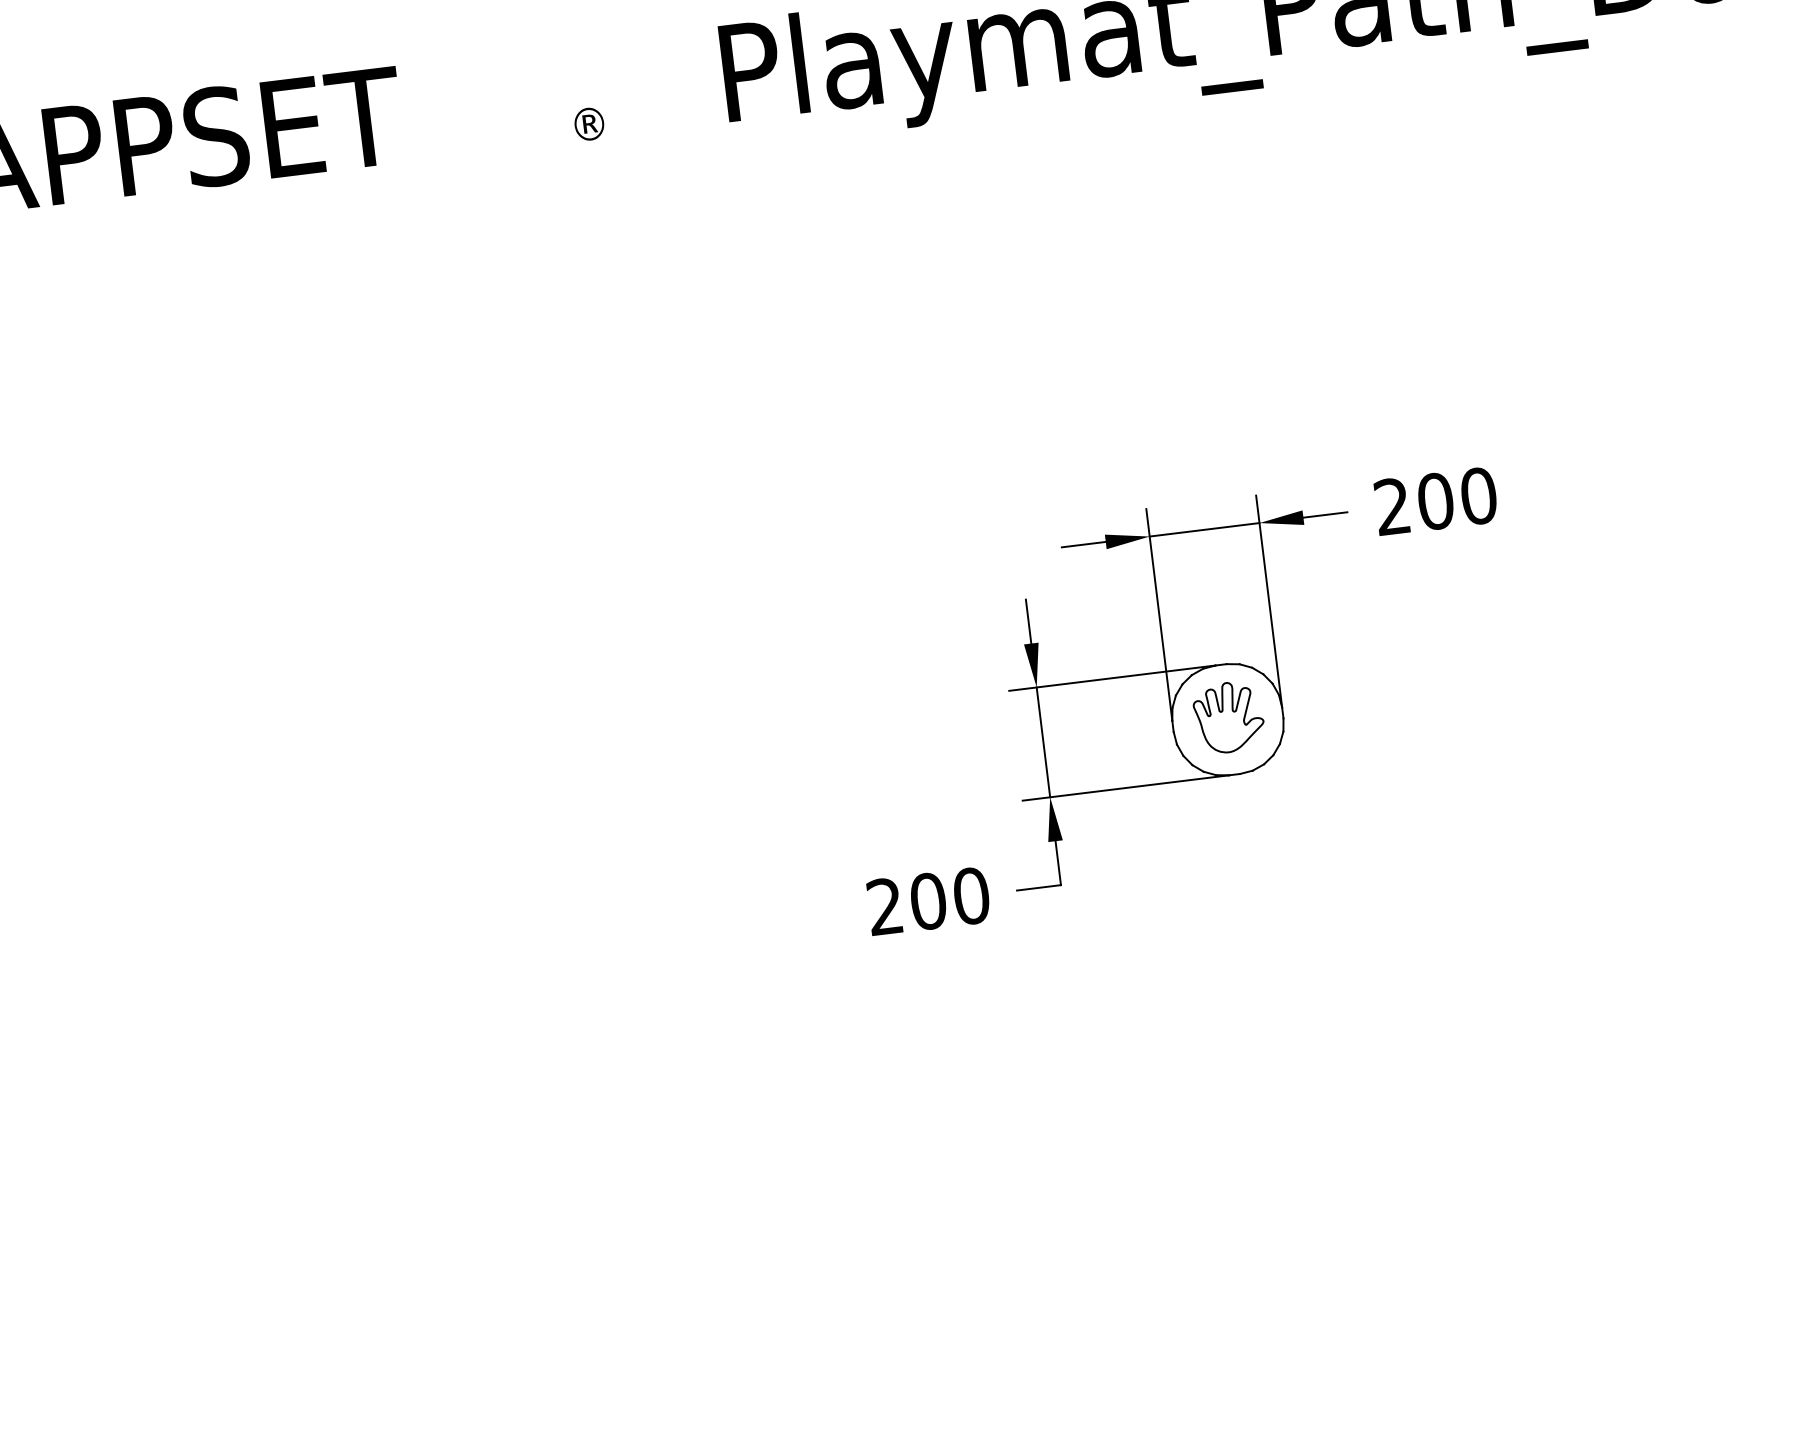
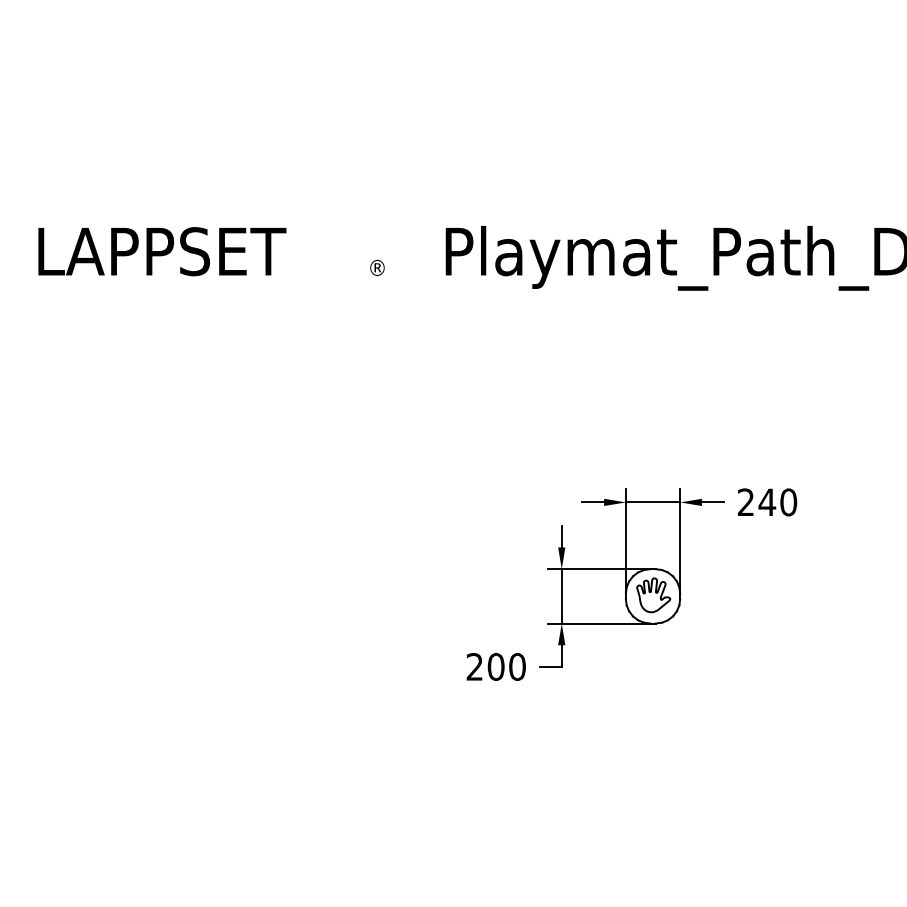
text: (1436, 501) -> (767, 502), 200 -> 240

